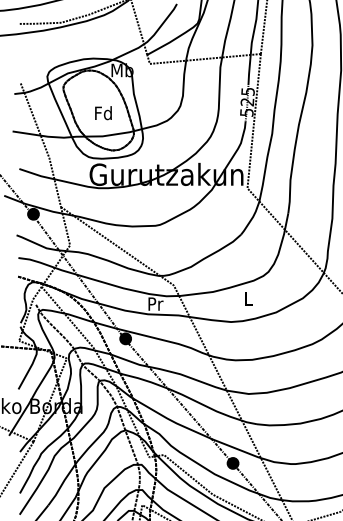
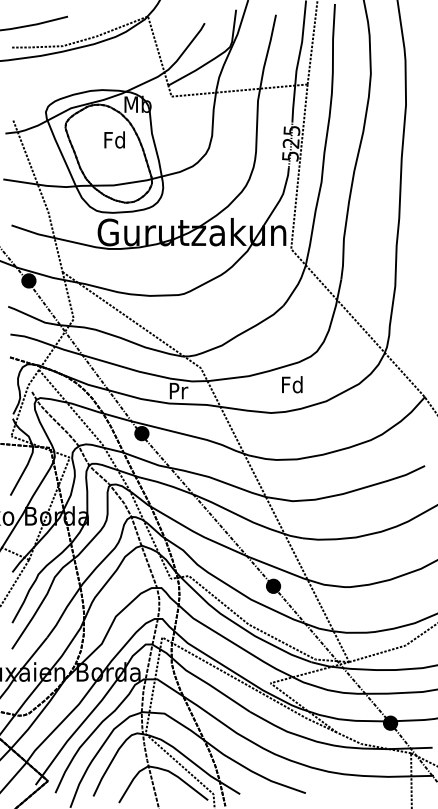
text: (103, 112) -> (114, 139), moved
text: (248, 298) -> (292, 384), L -> Fd

